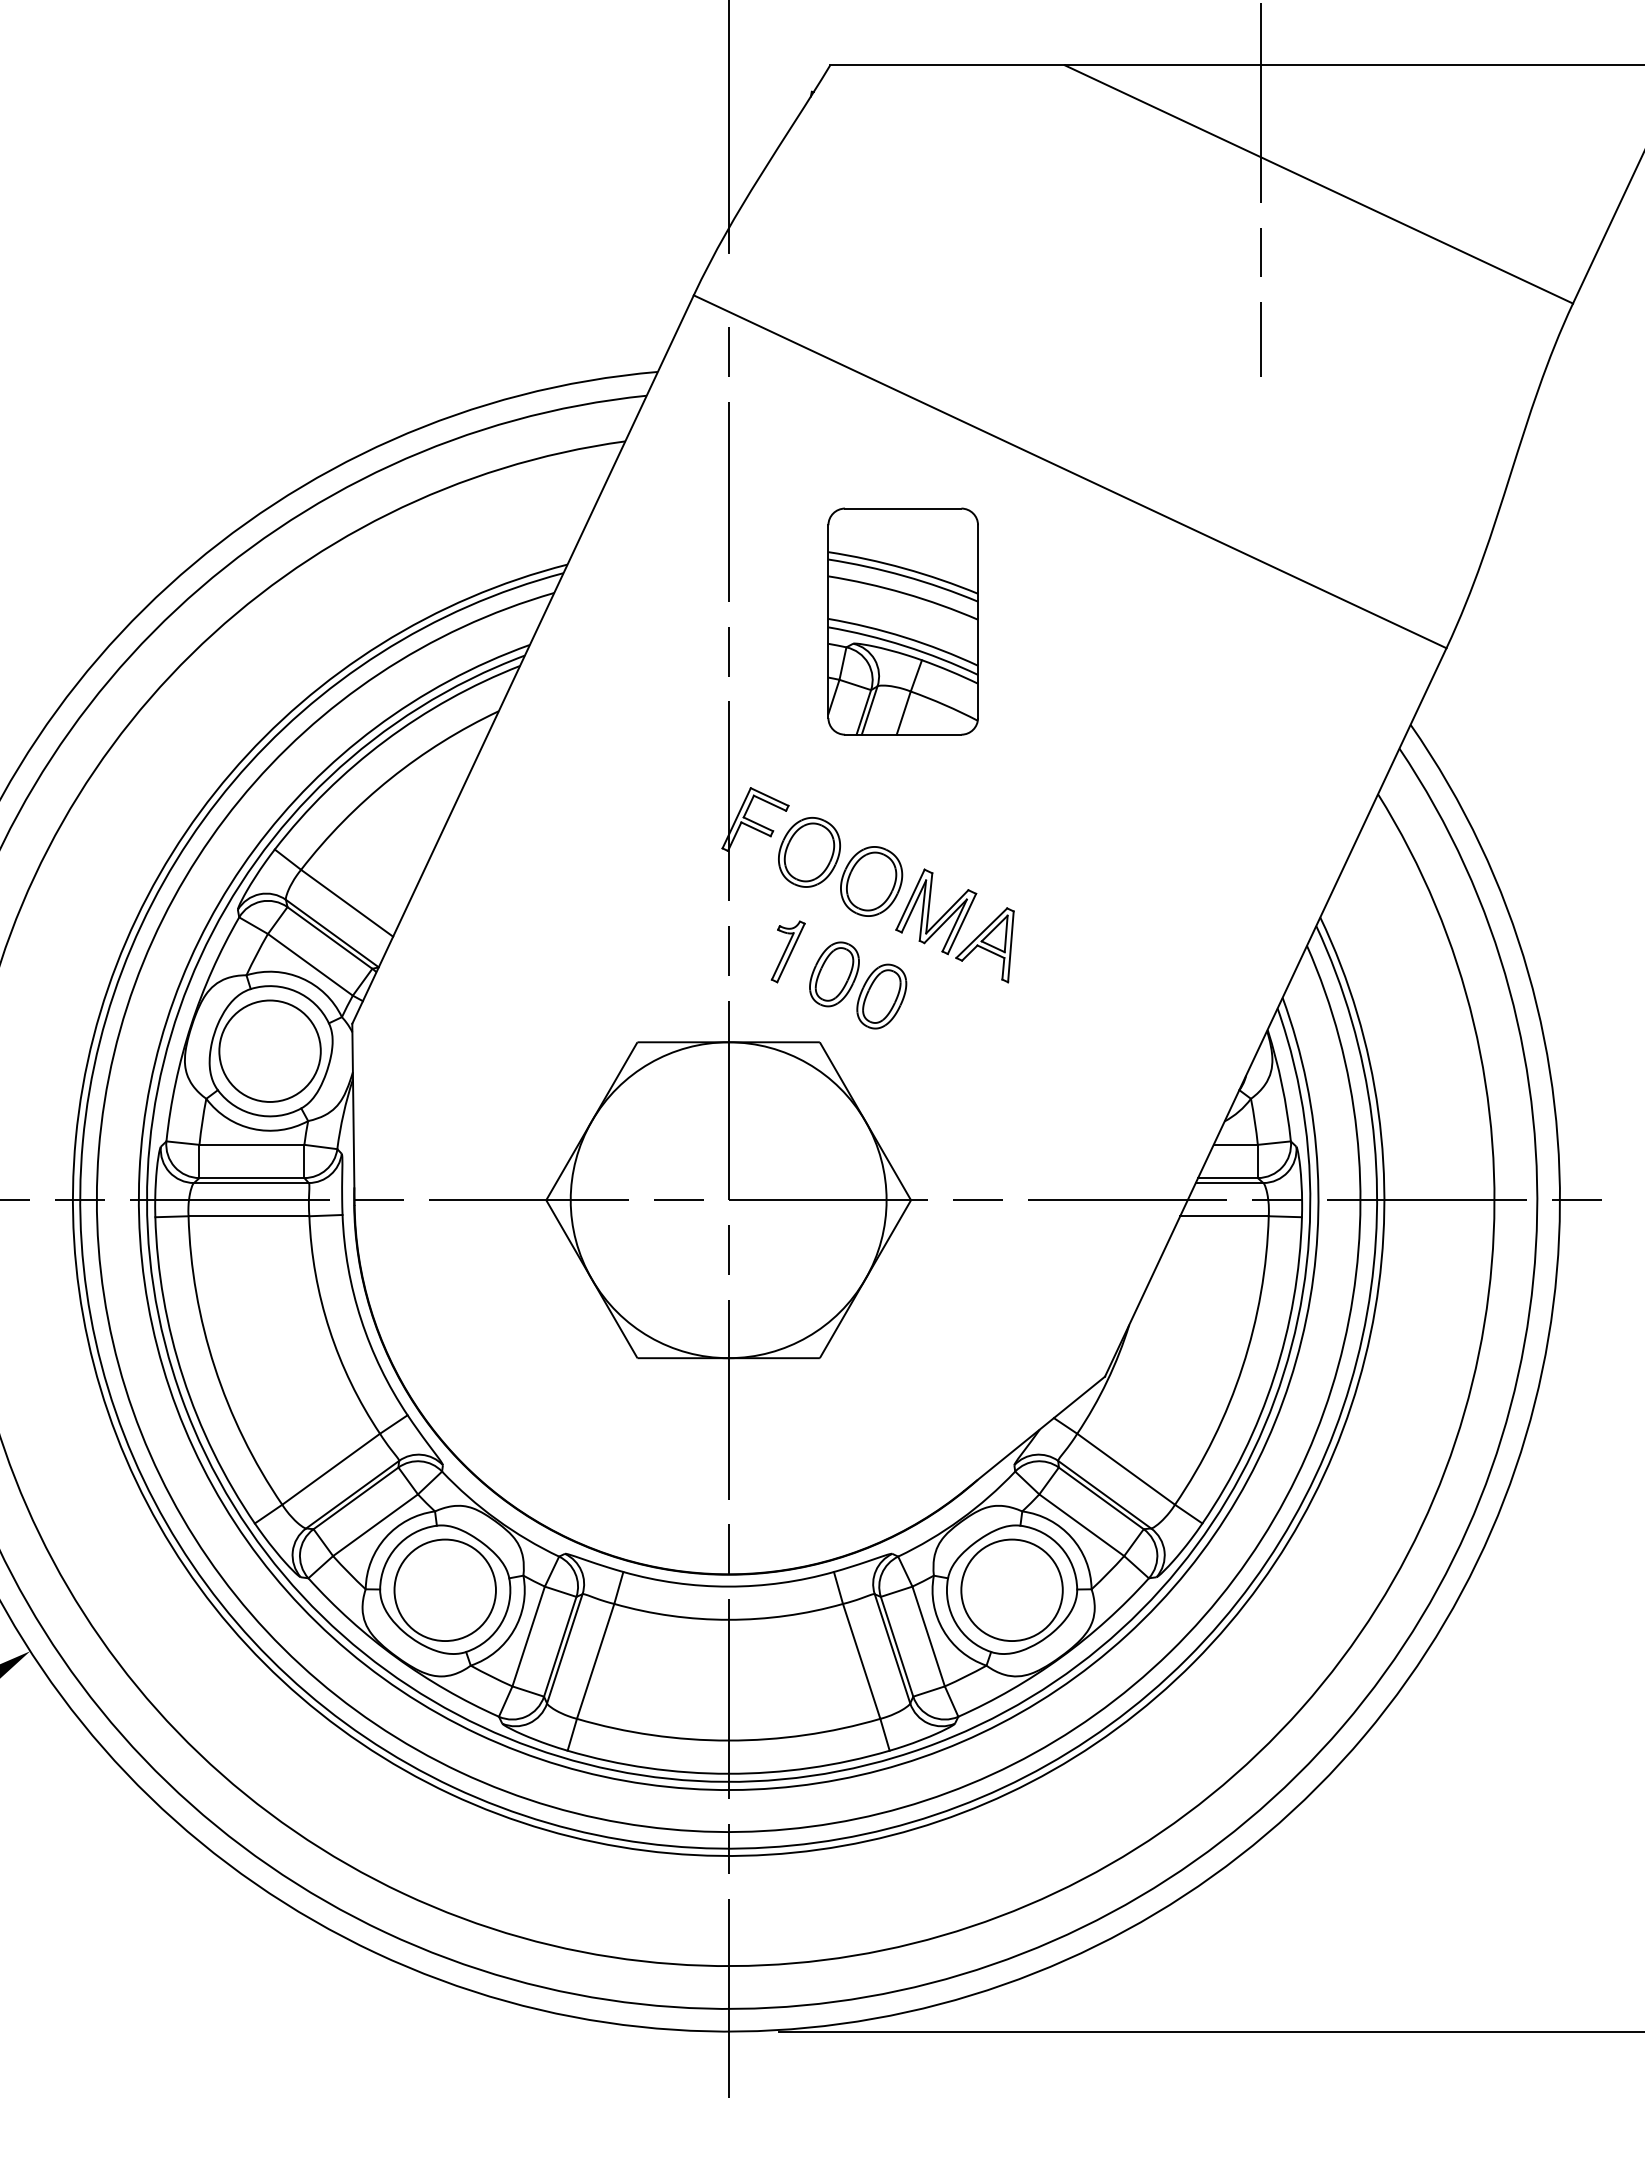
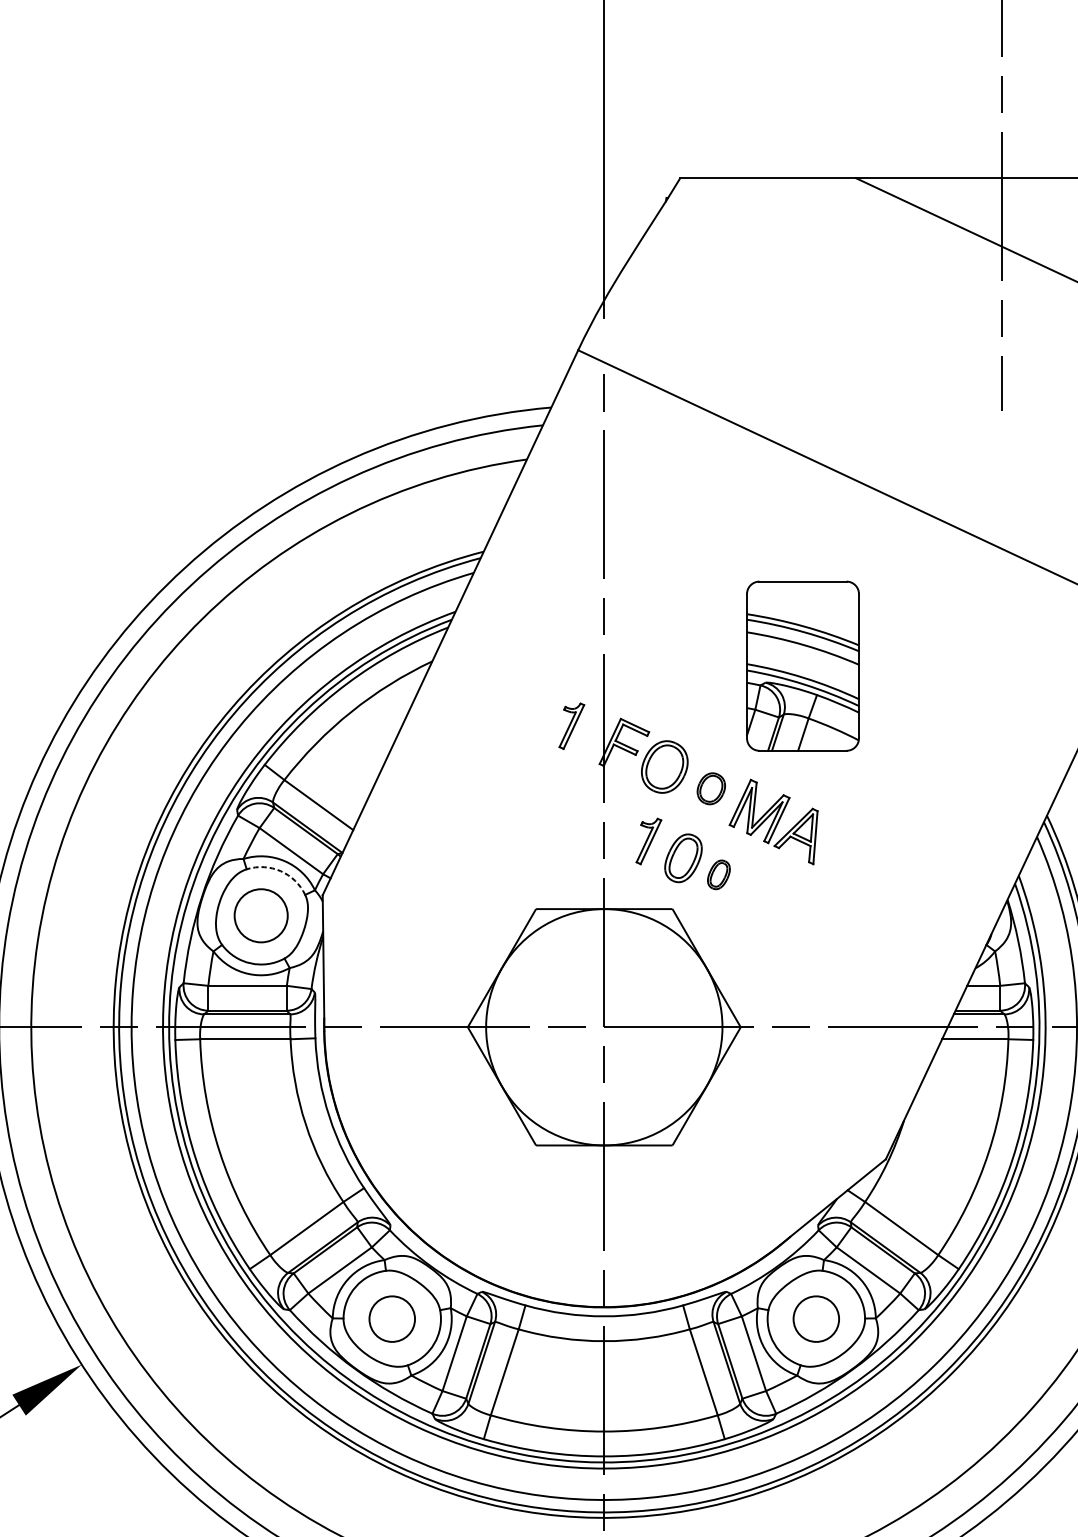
part: (902, 621) -> (802, 666), moved
part: (684, 797) -> (571, 725), added
part: (871, 881) -> (711, 788), size x0.6
arc: (296, 991) -> (280, 871), solid -> dashed
part: (881, 996) -> (718, 874), size x0.6
circle: (269, 1050) -> (260, 915), size x0.7
circle: (444, 1590) -> (391, 1319), size x0.6
circle: (1011, 1590) -> (815, 1319), size x0.6

